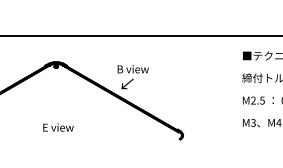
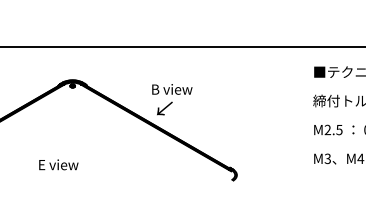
text: (58, 127) -> (58, 164), moved

